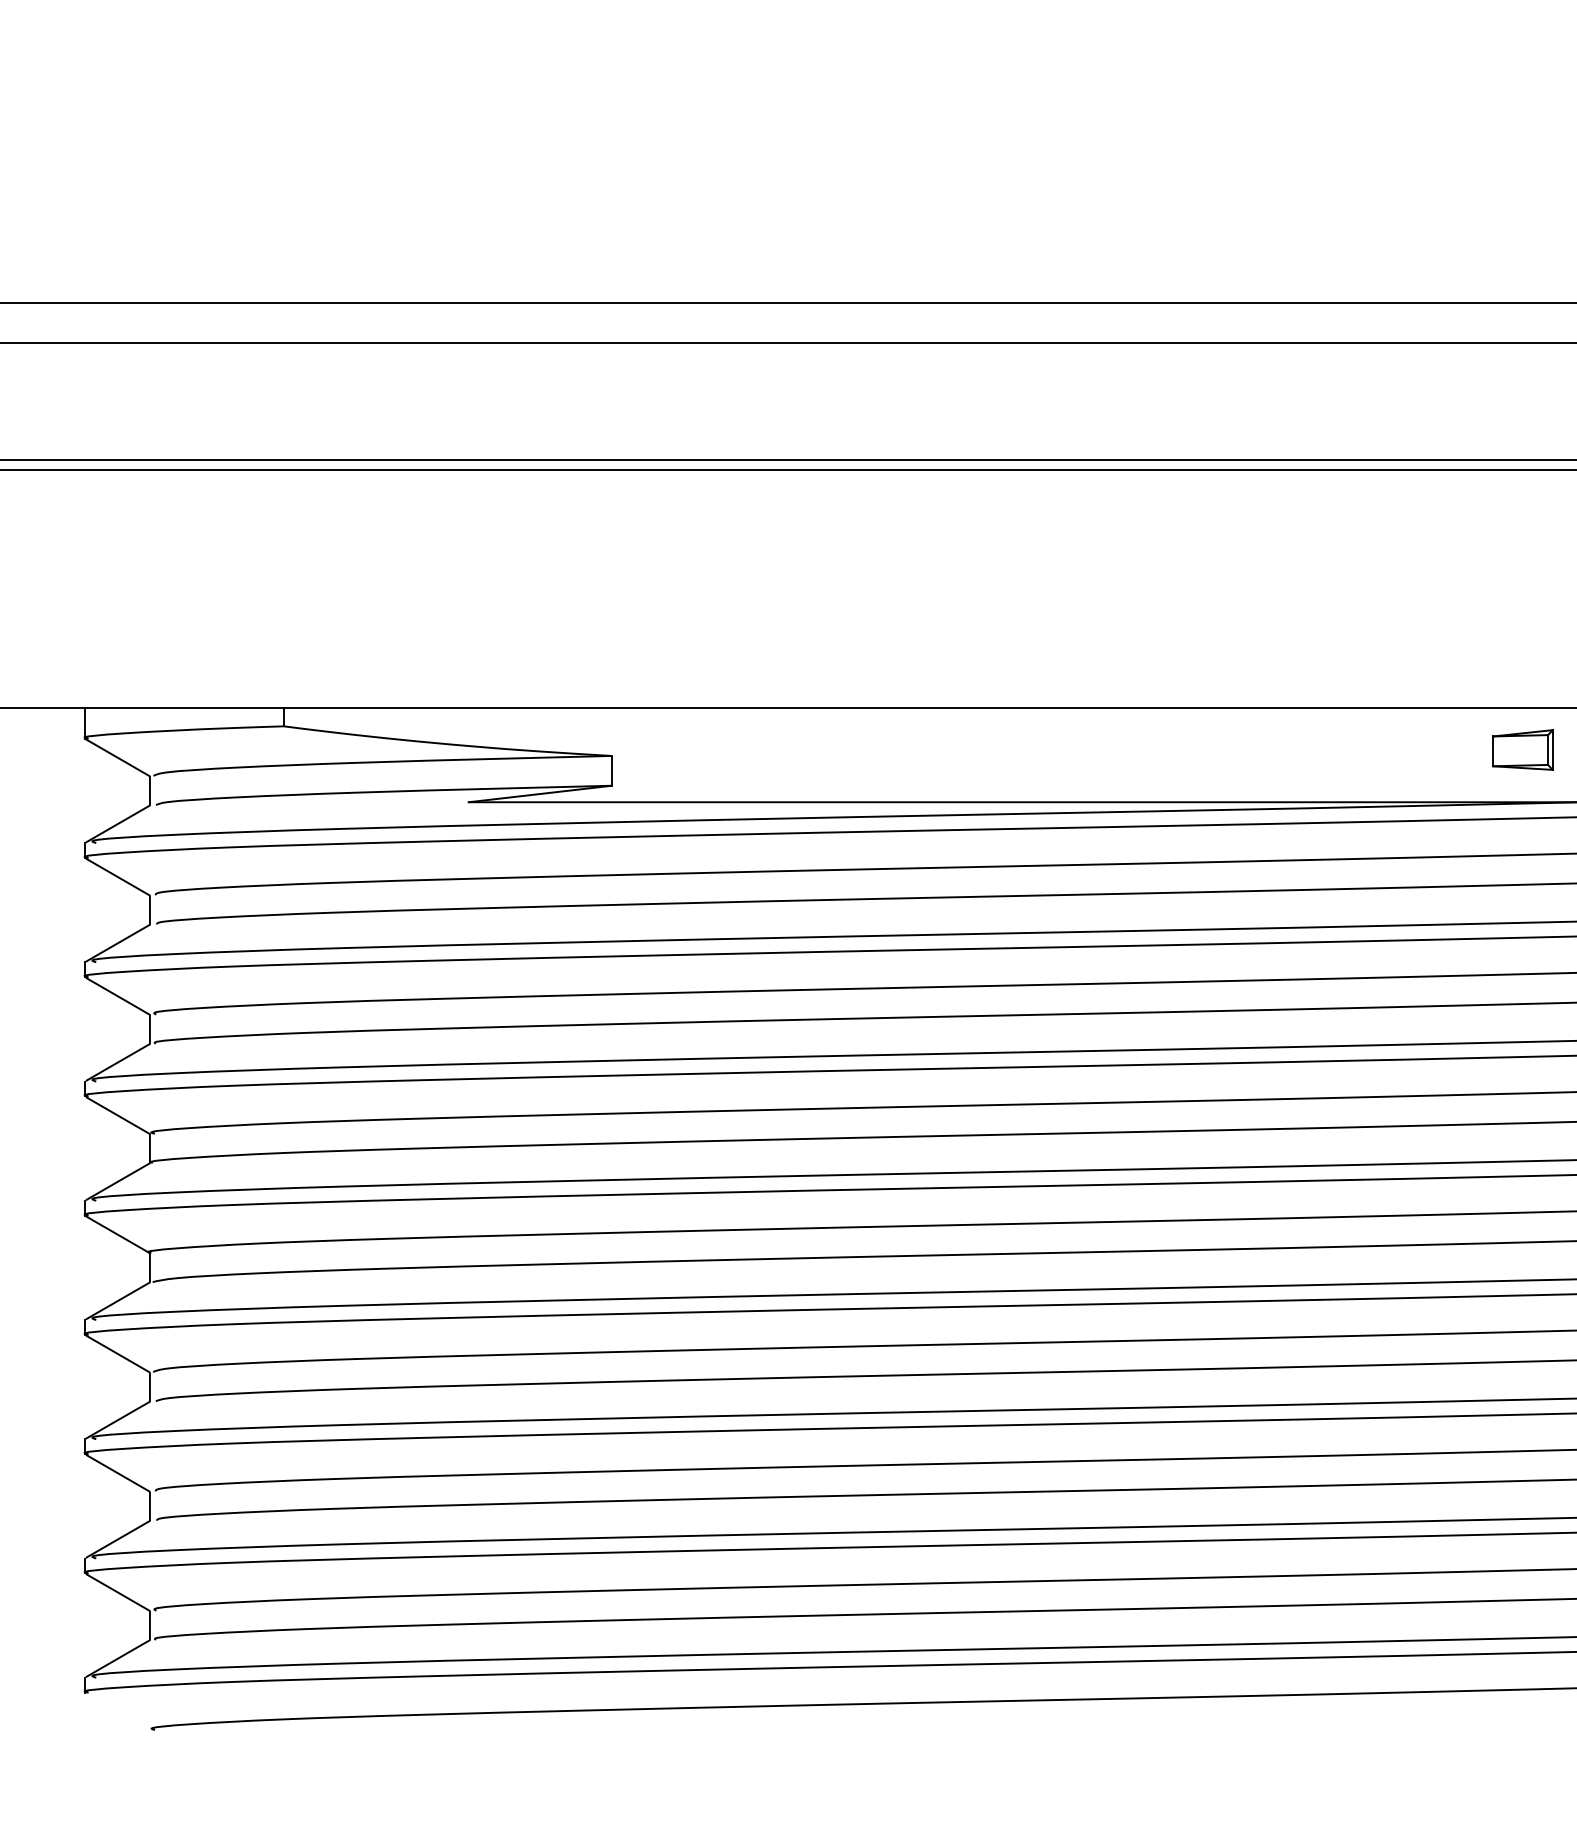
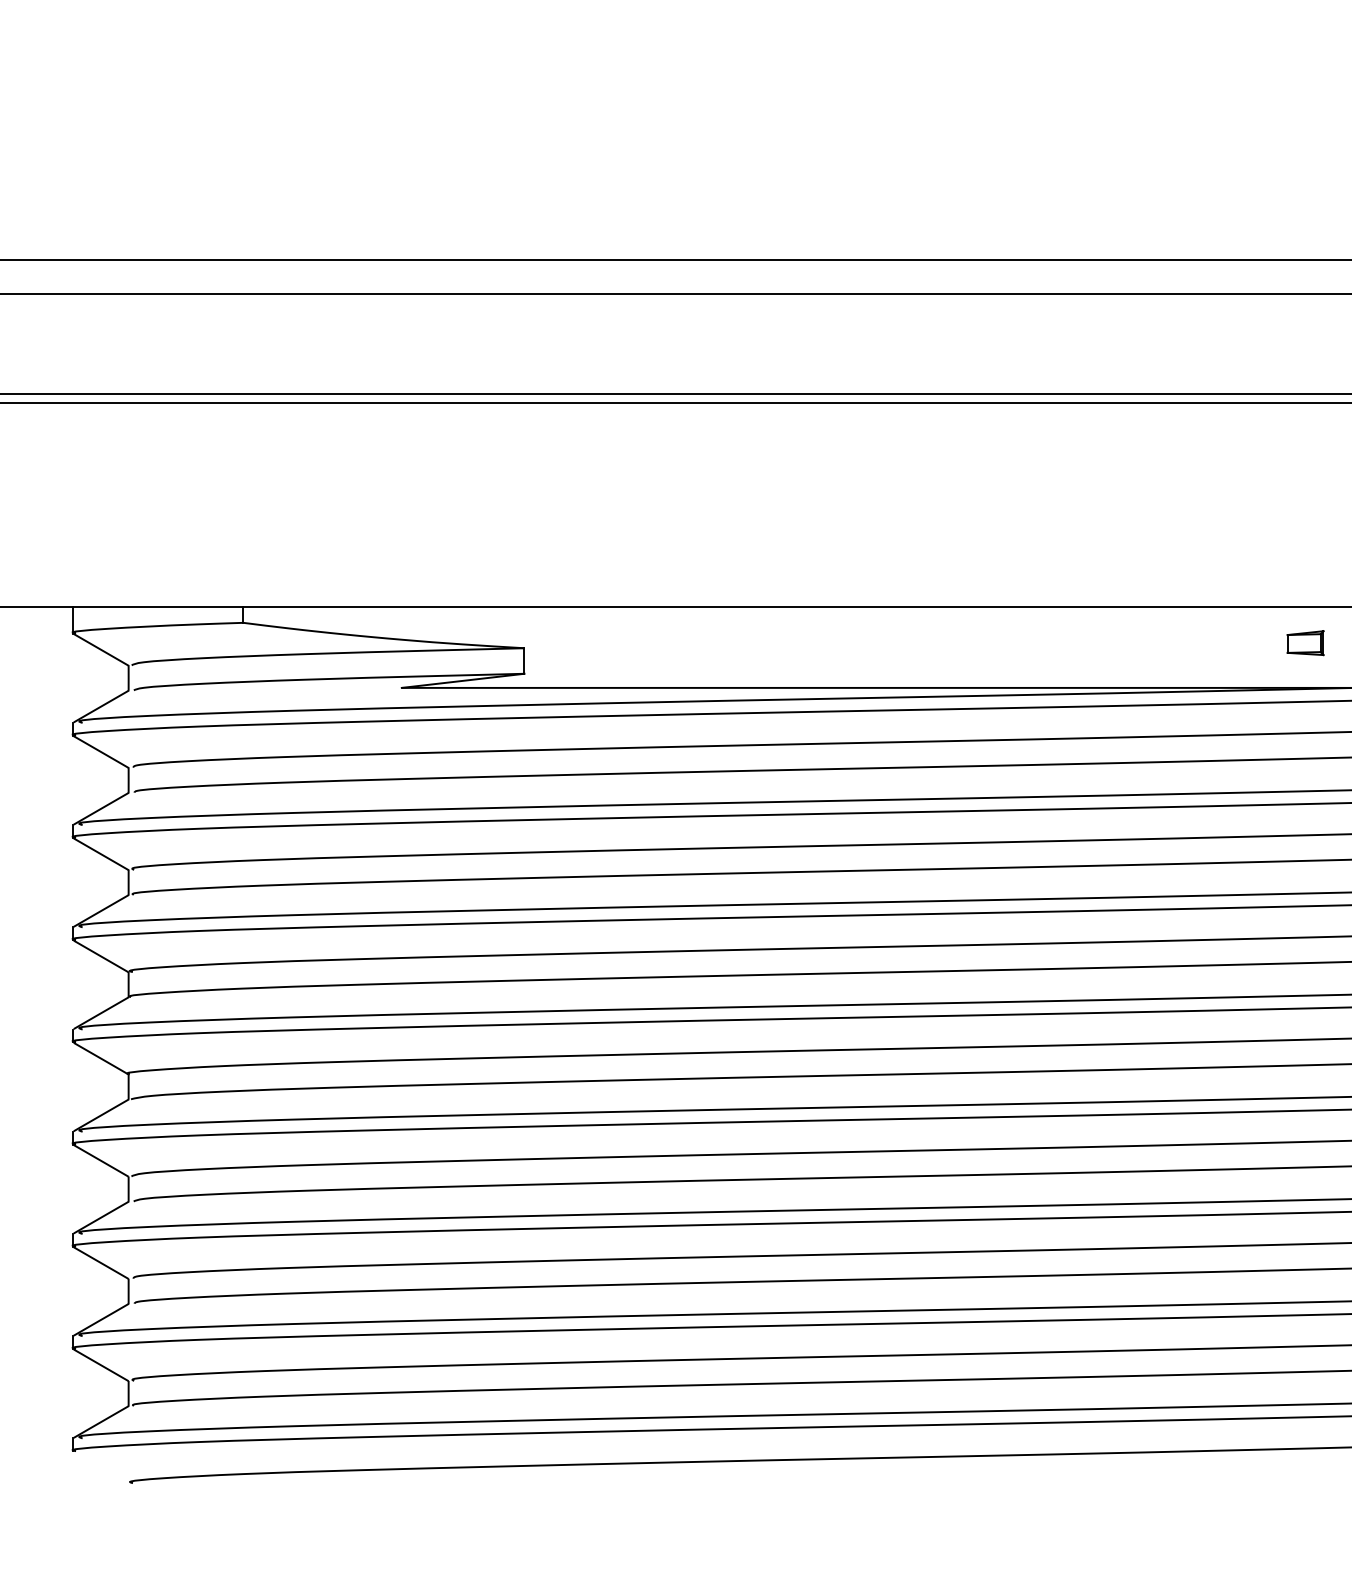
part: (1522, 749) -> (1305, 642), size x0.7

